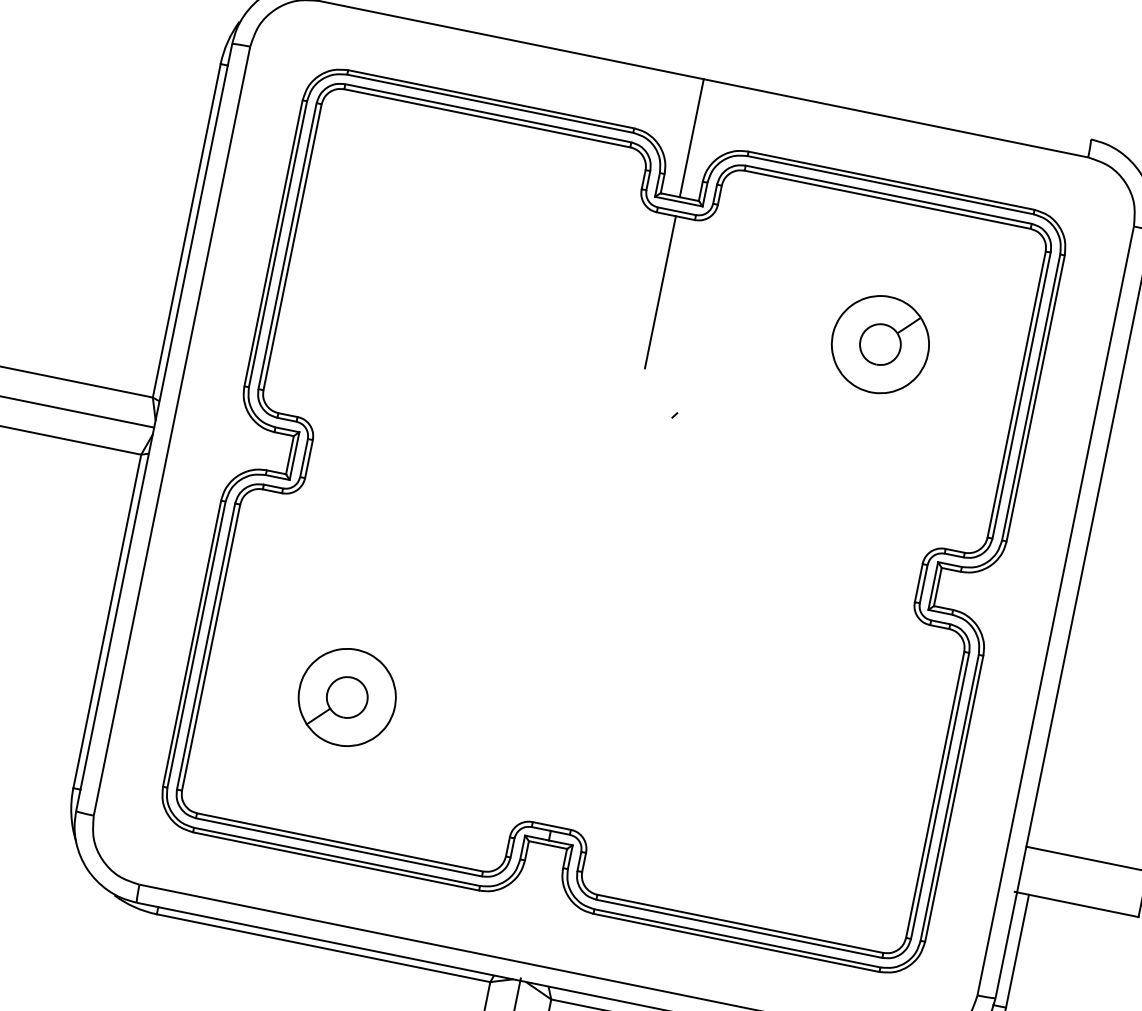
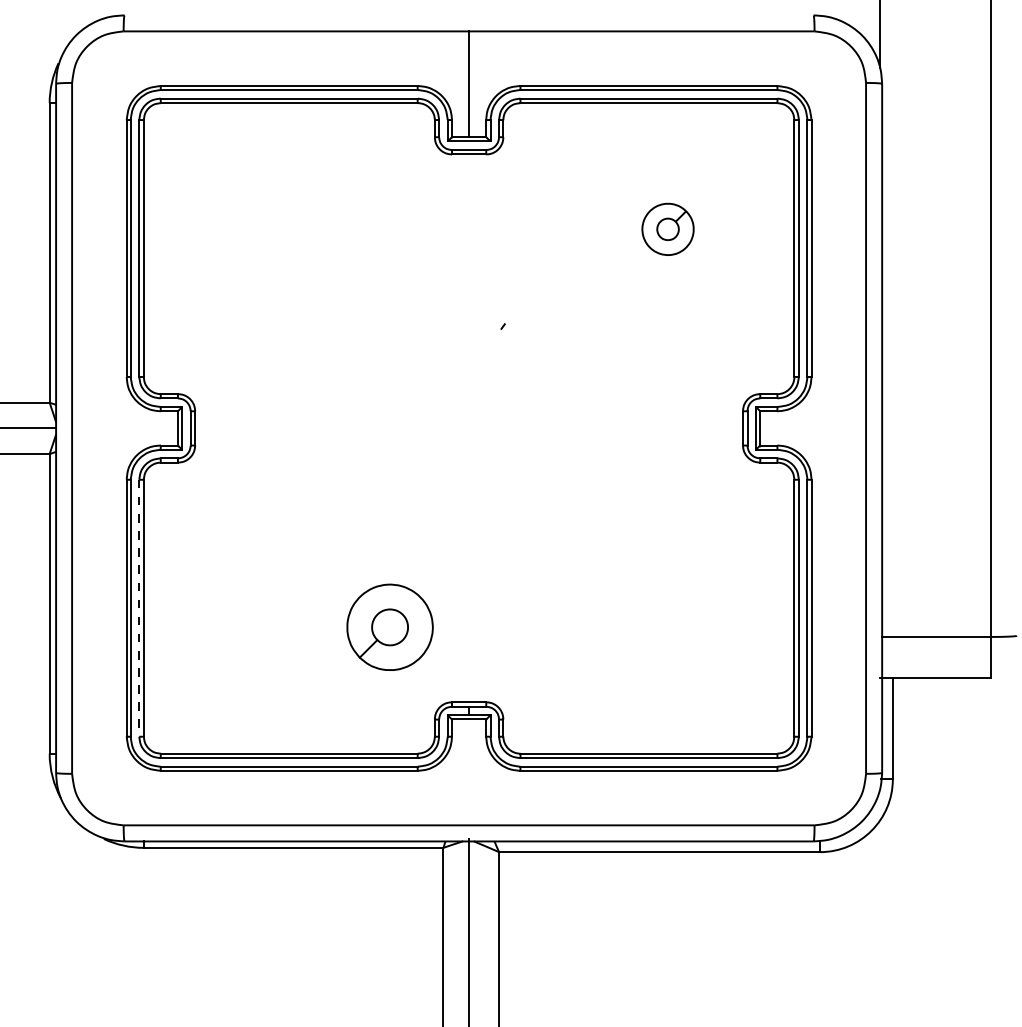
line: (660, 292) -> (469, 222), removed
part: (879, 344) -> (667, 229), size x0.6
line: (206, 646) -> (139, 608), solid -> dashed
part: (346, 696) -> (389, 626), moved

